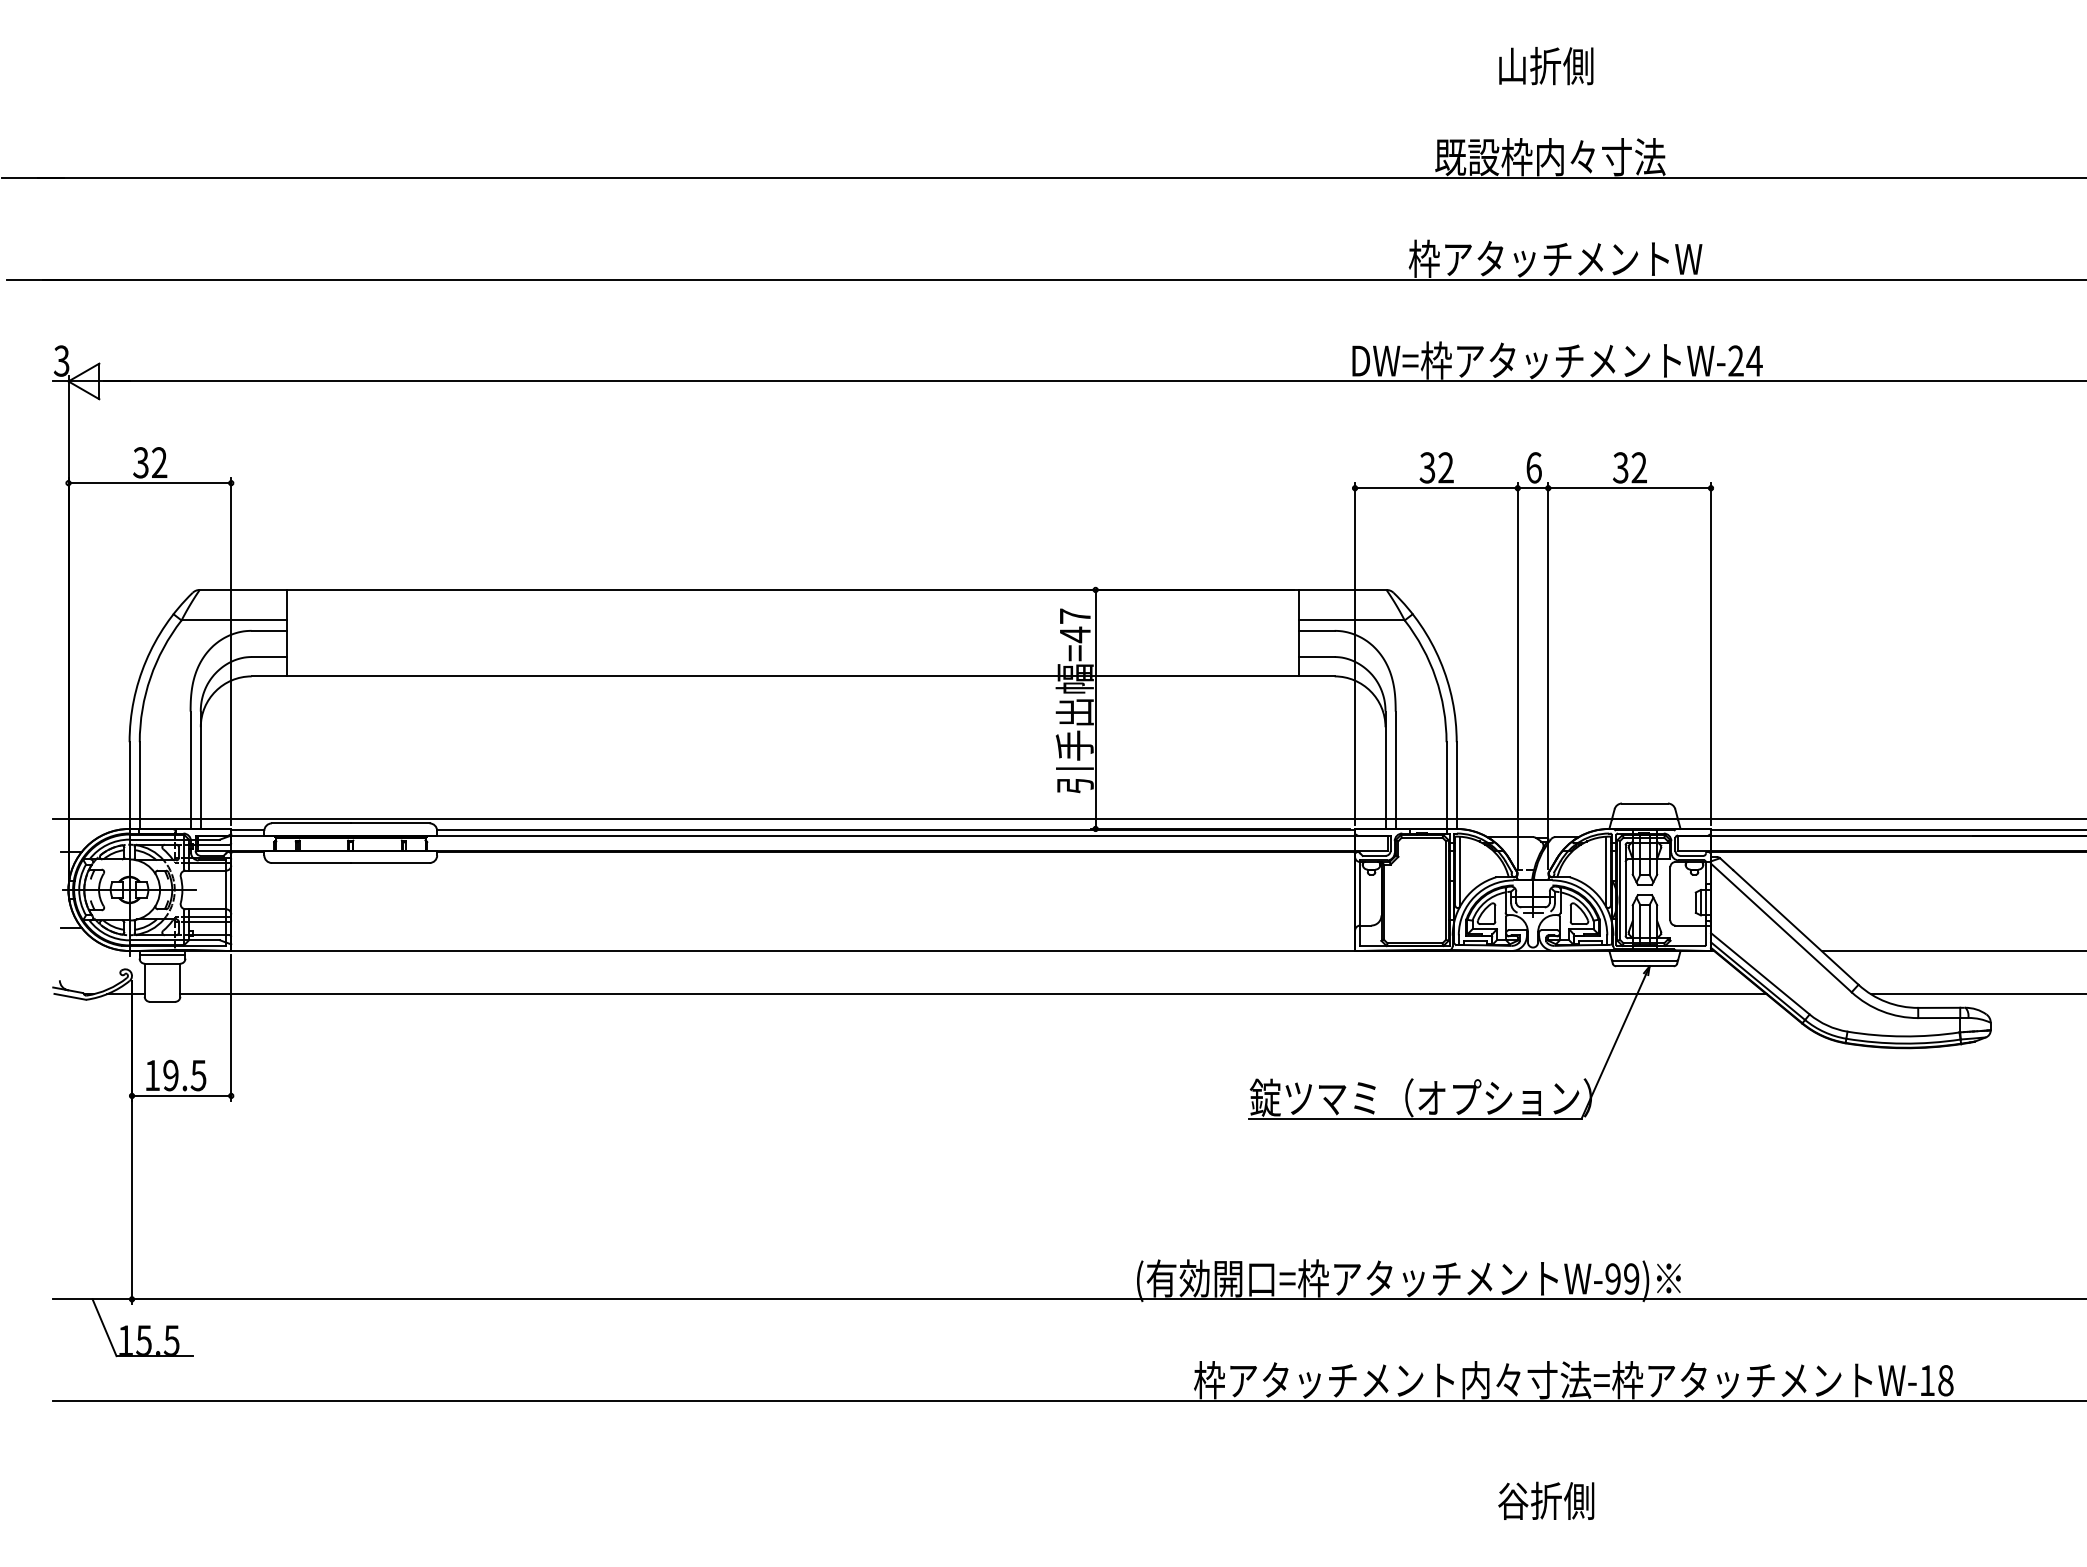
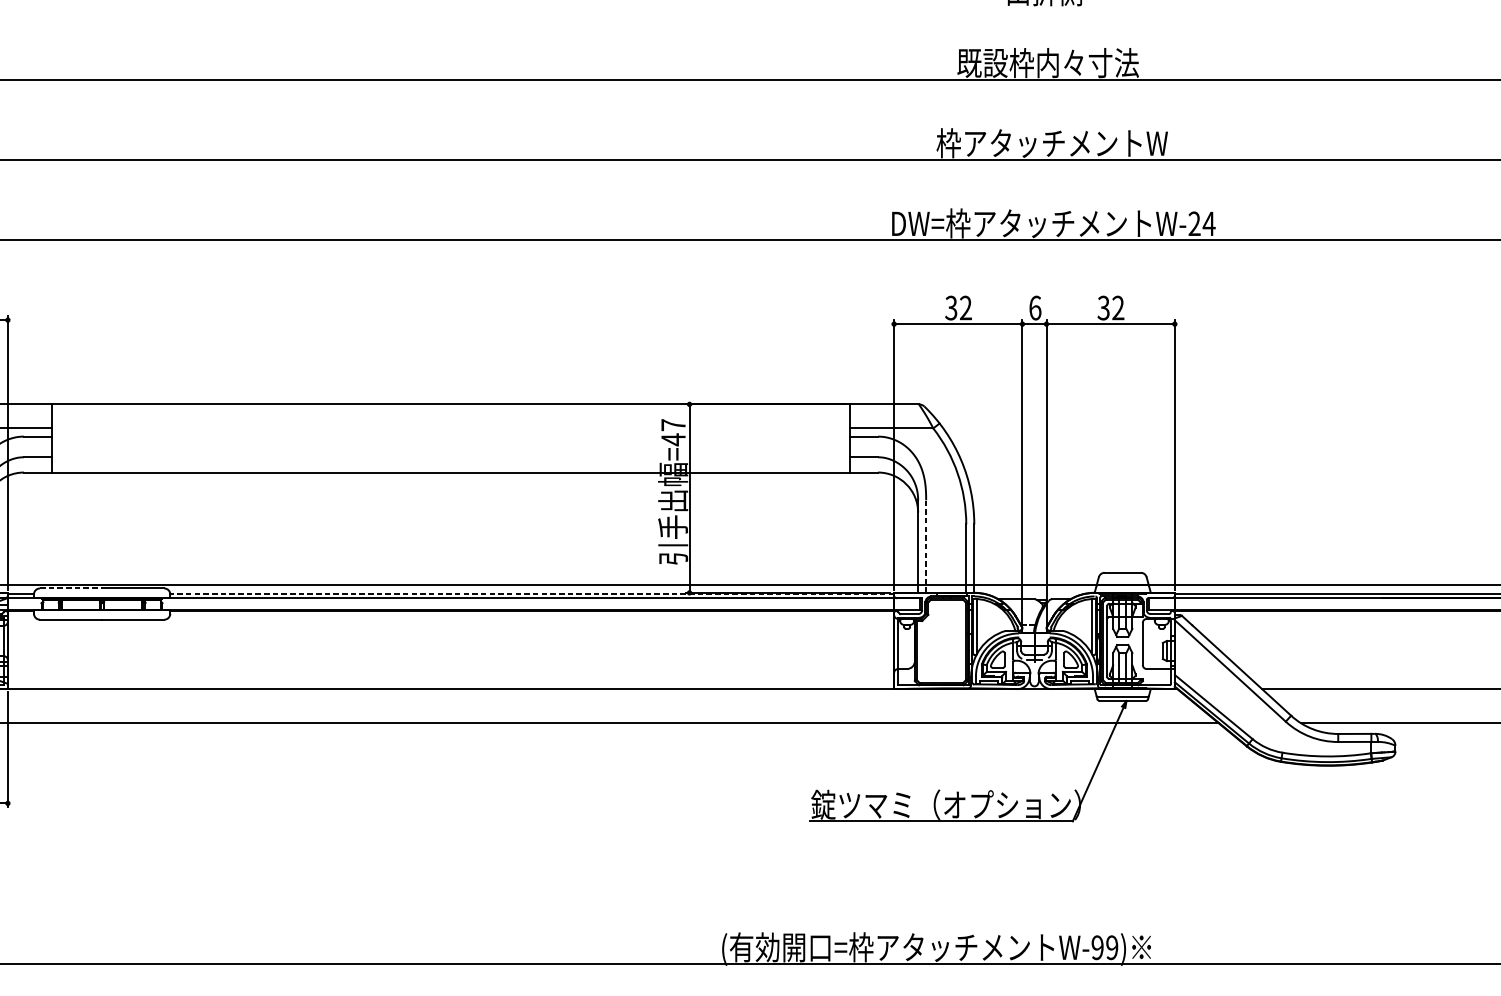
line: (1395, 770) -> (926, 546), solid -> dashed
line: (311, 823) -> (71, 588), solid -> dashed
line: (896, 830) -> (532, 594), solid -> dashed

